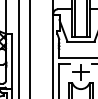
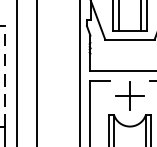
line: (12, 61) -> (5, 76), solid -> dashed

